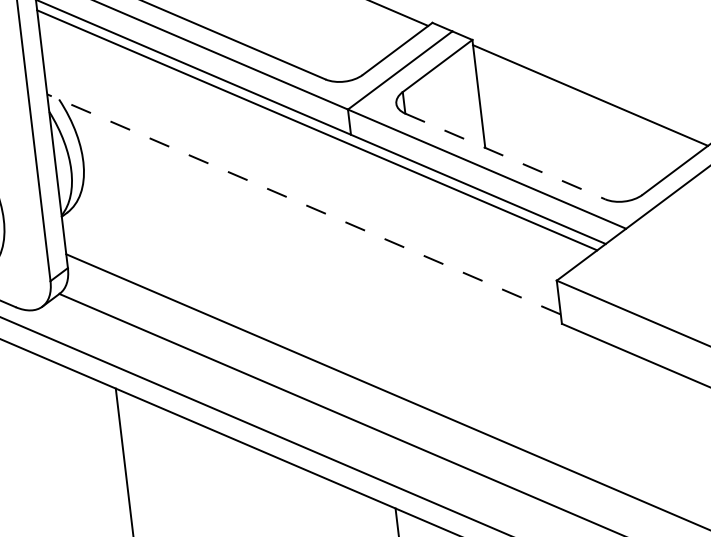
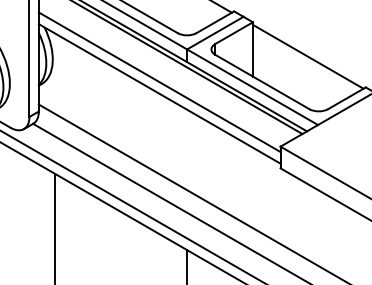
line: (505, 157) -> (262, 82), dashed -> solid
line: (300, 181) -> (159, 82), added
line: (303, 203) -> (159, 93), dashed -> solid

